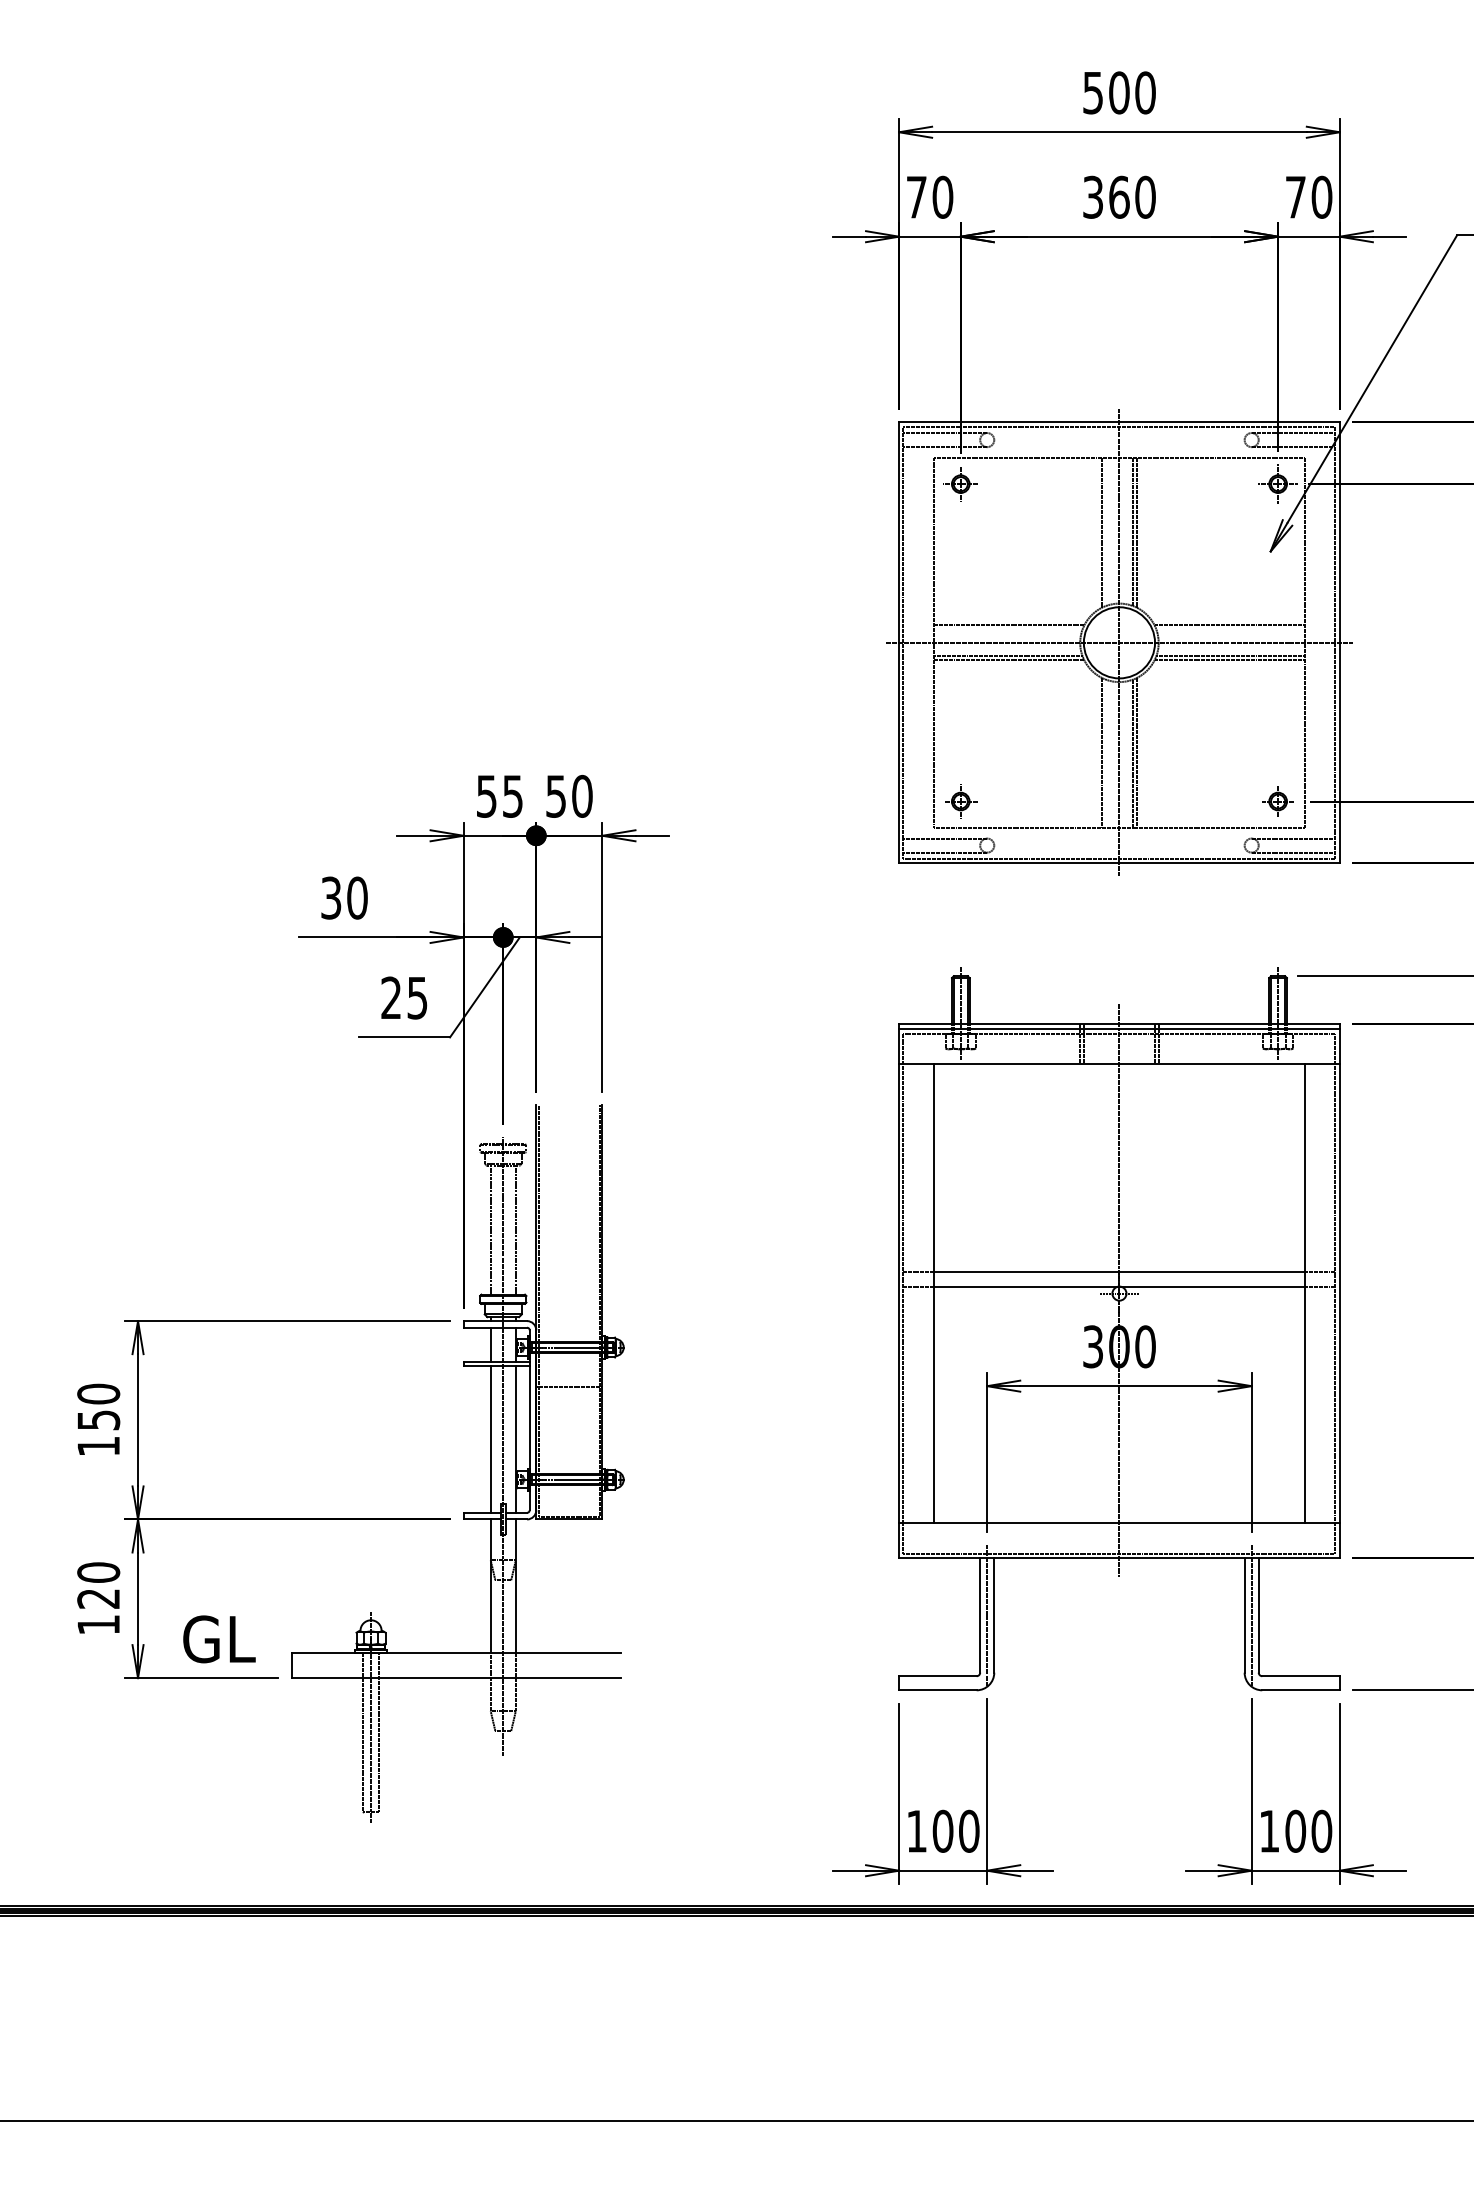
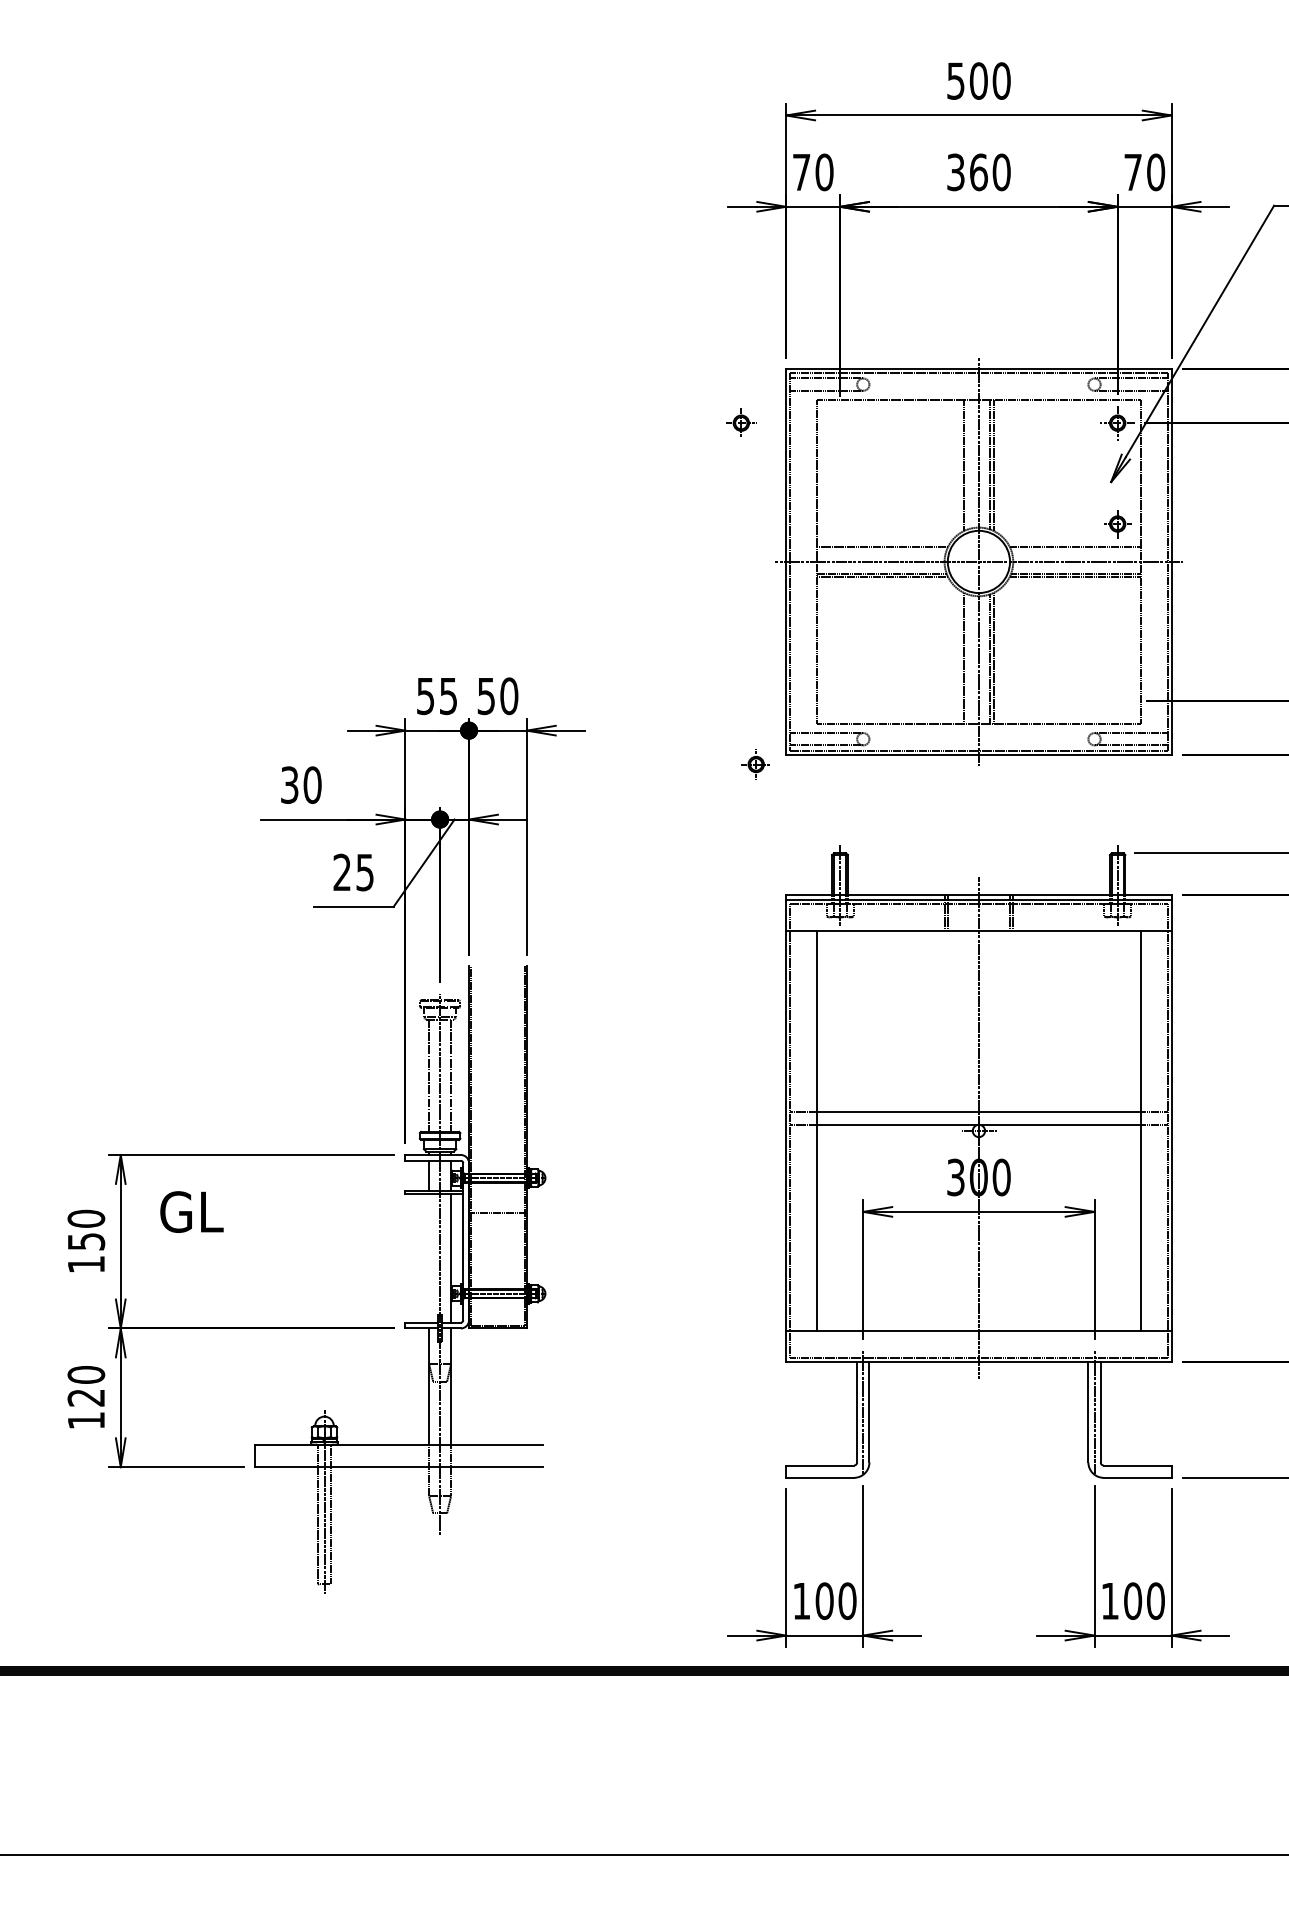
part: (960, 484) -> (741, 423), moved
part: (961, 801) -> (756, 764), moved
part: (1277, 801) -> (1117, 524), moved
line: (490, 1439) -> (428, 1258), removed
text: (219, 1639) -> (191, 1212), moved

